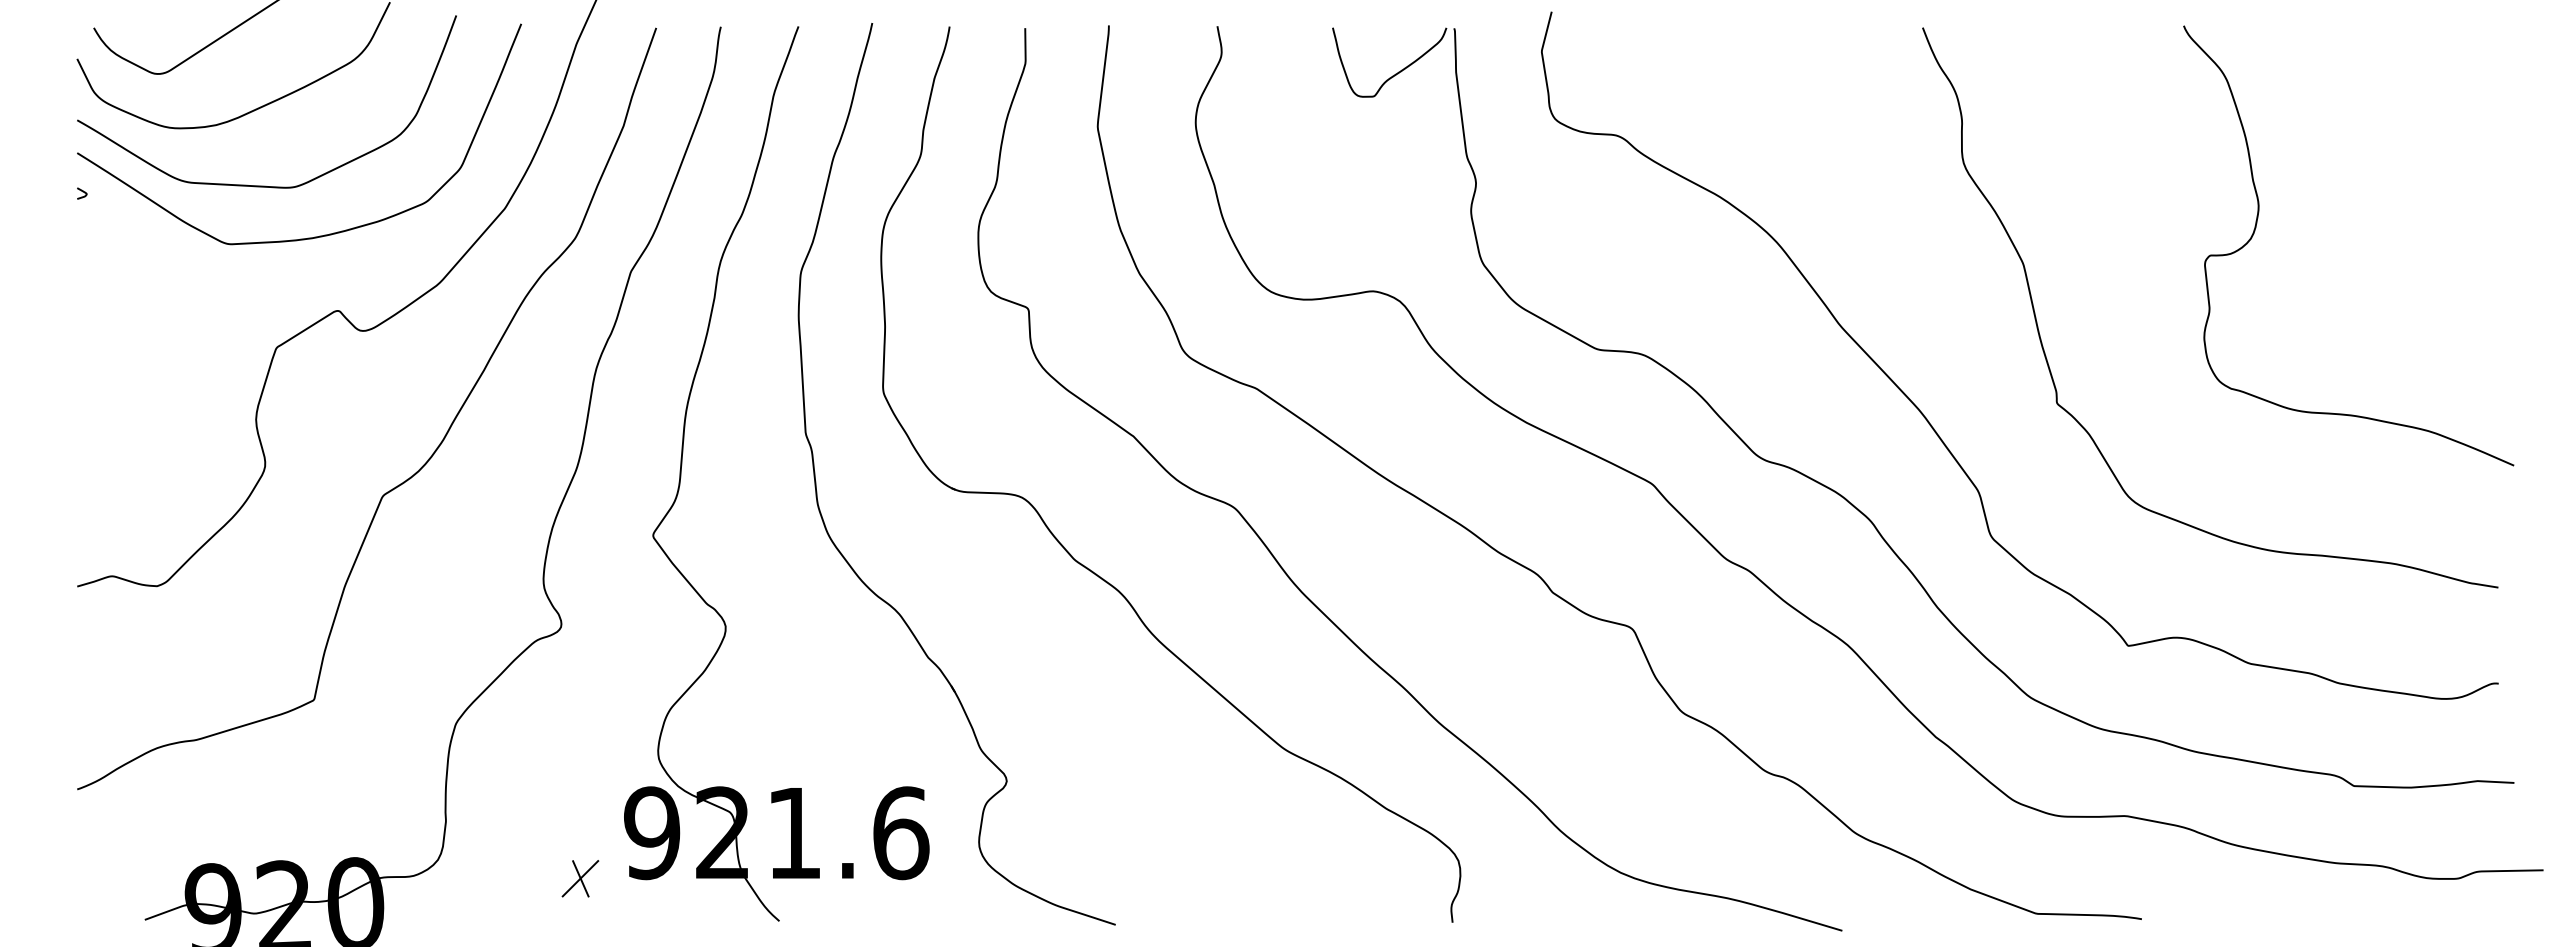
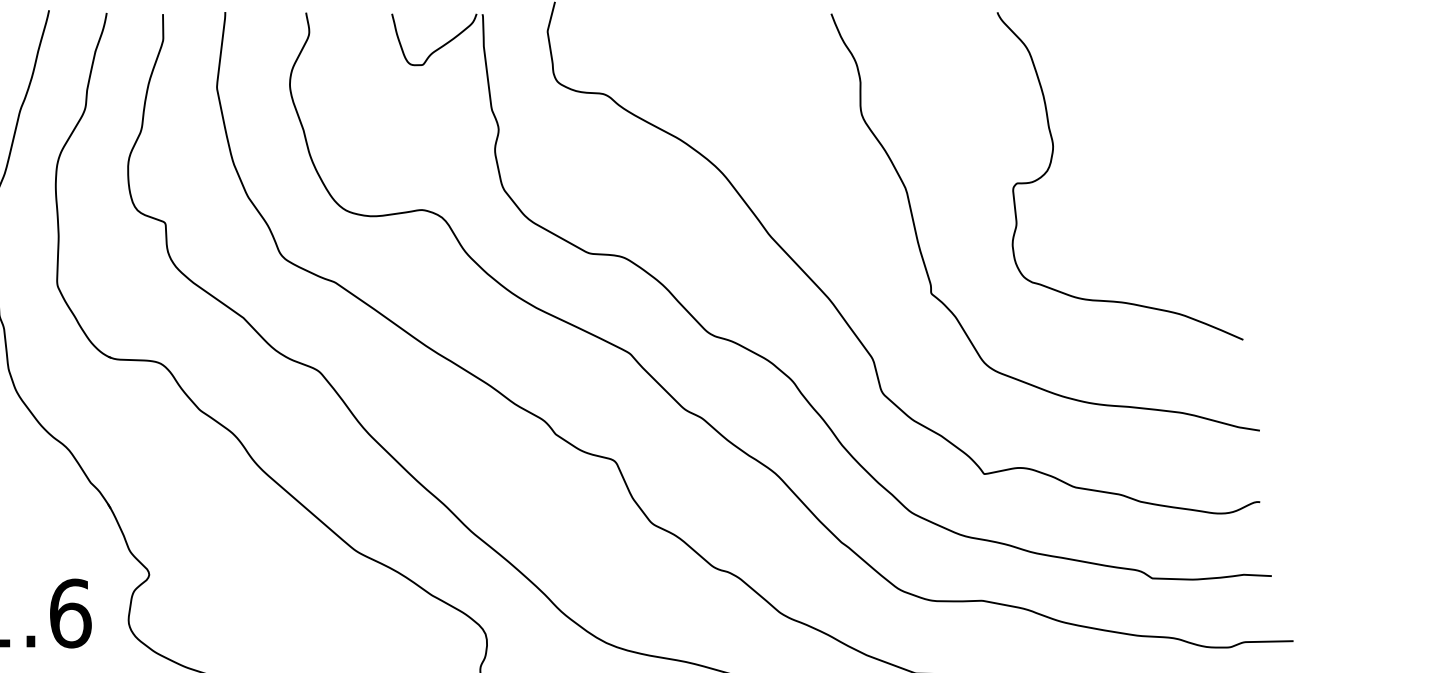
curve: (2256, 228) -> (1051, 163), moved

